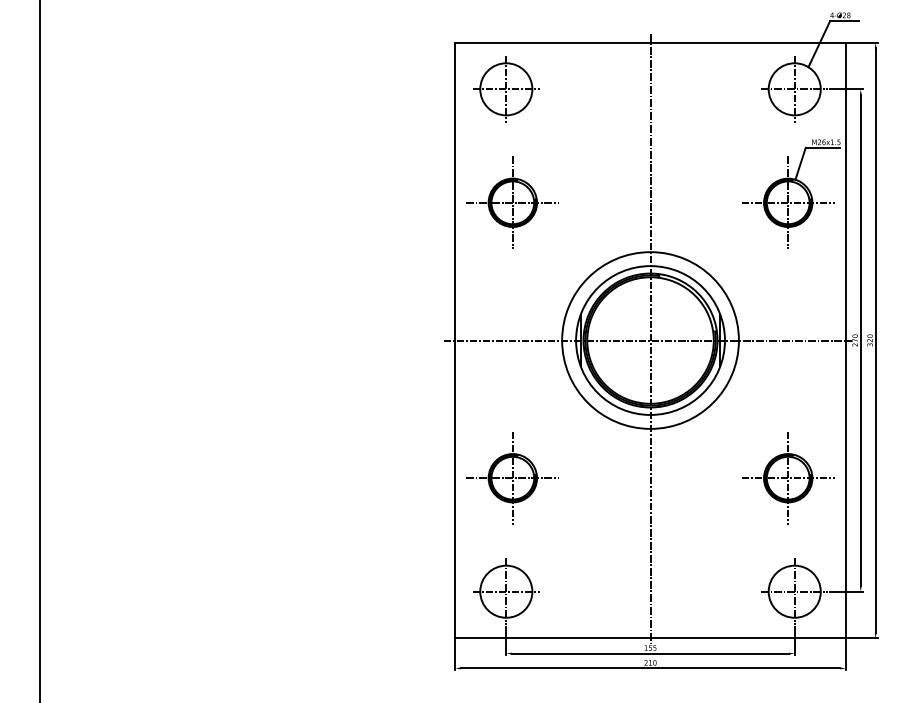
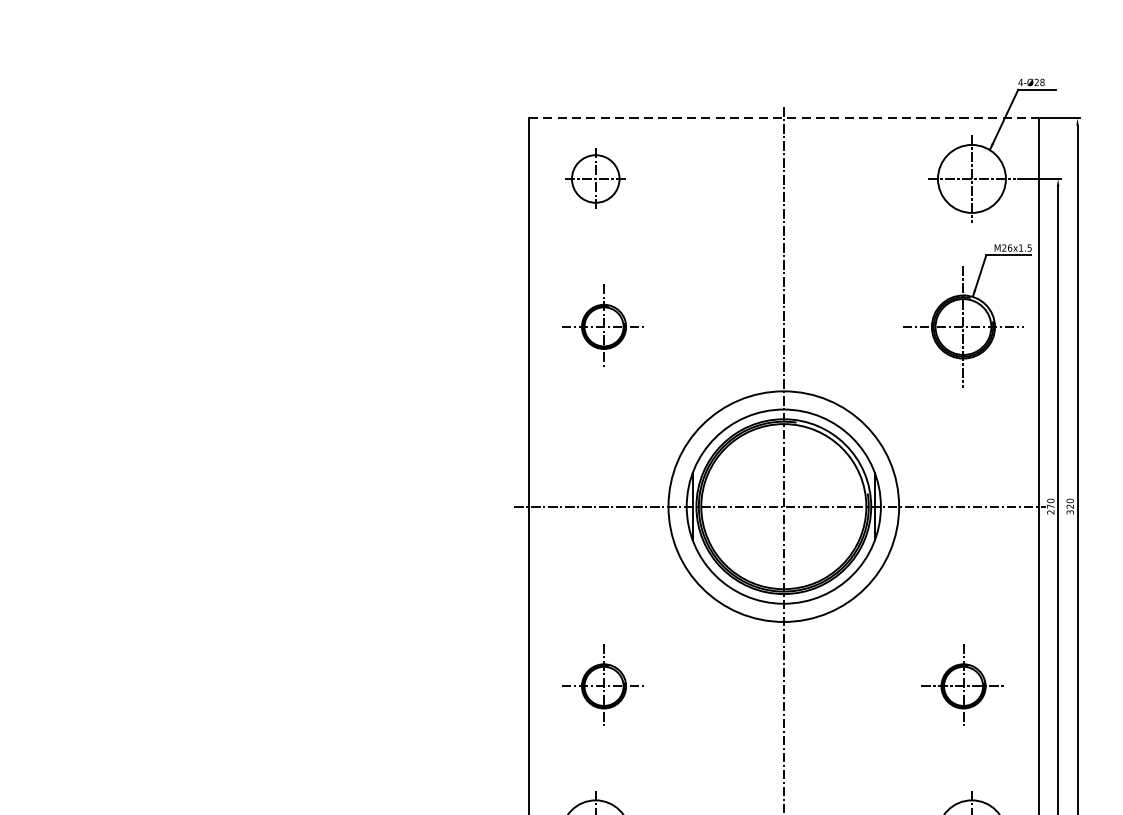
line: (651, 42) -> (785, 117), solid -> dashed
part: (506, 89) -> (595, 179), size x0.7
part: (512, 202) -> (603, 326), size x0.7
part: (512, 478) -> (603, 686), size x0.7
part: (788, 478) -> (963, 686), size x0.7

